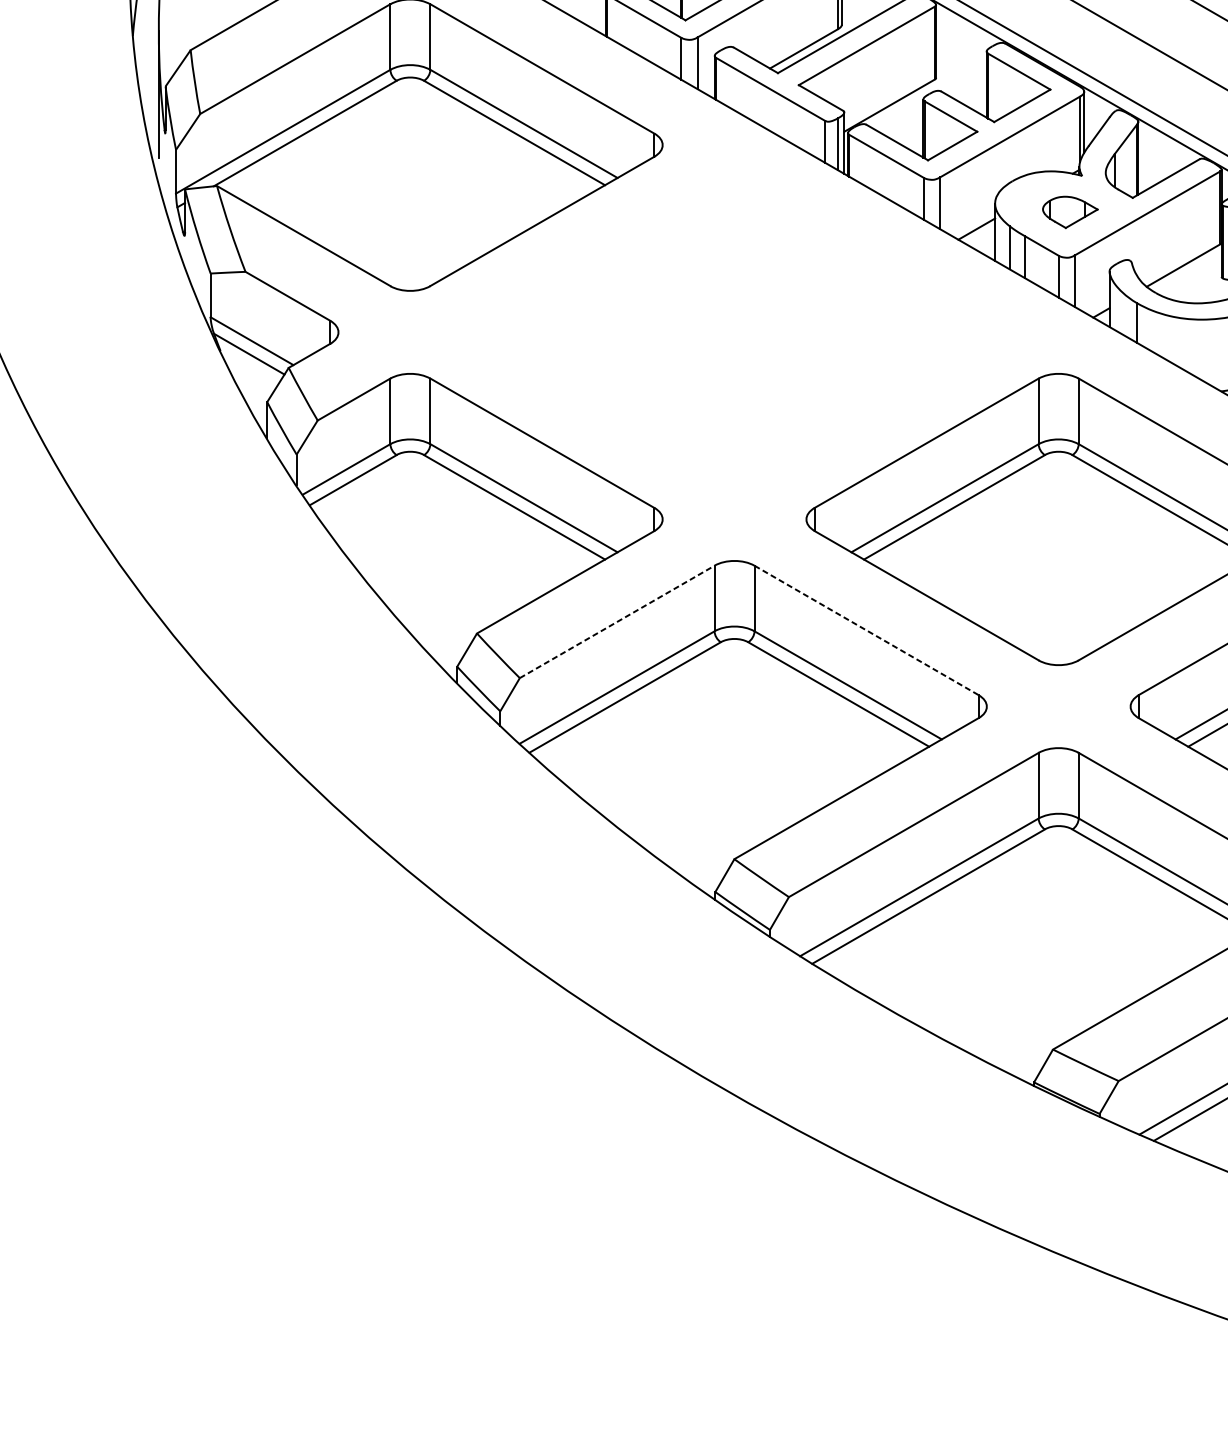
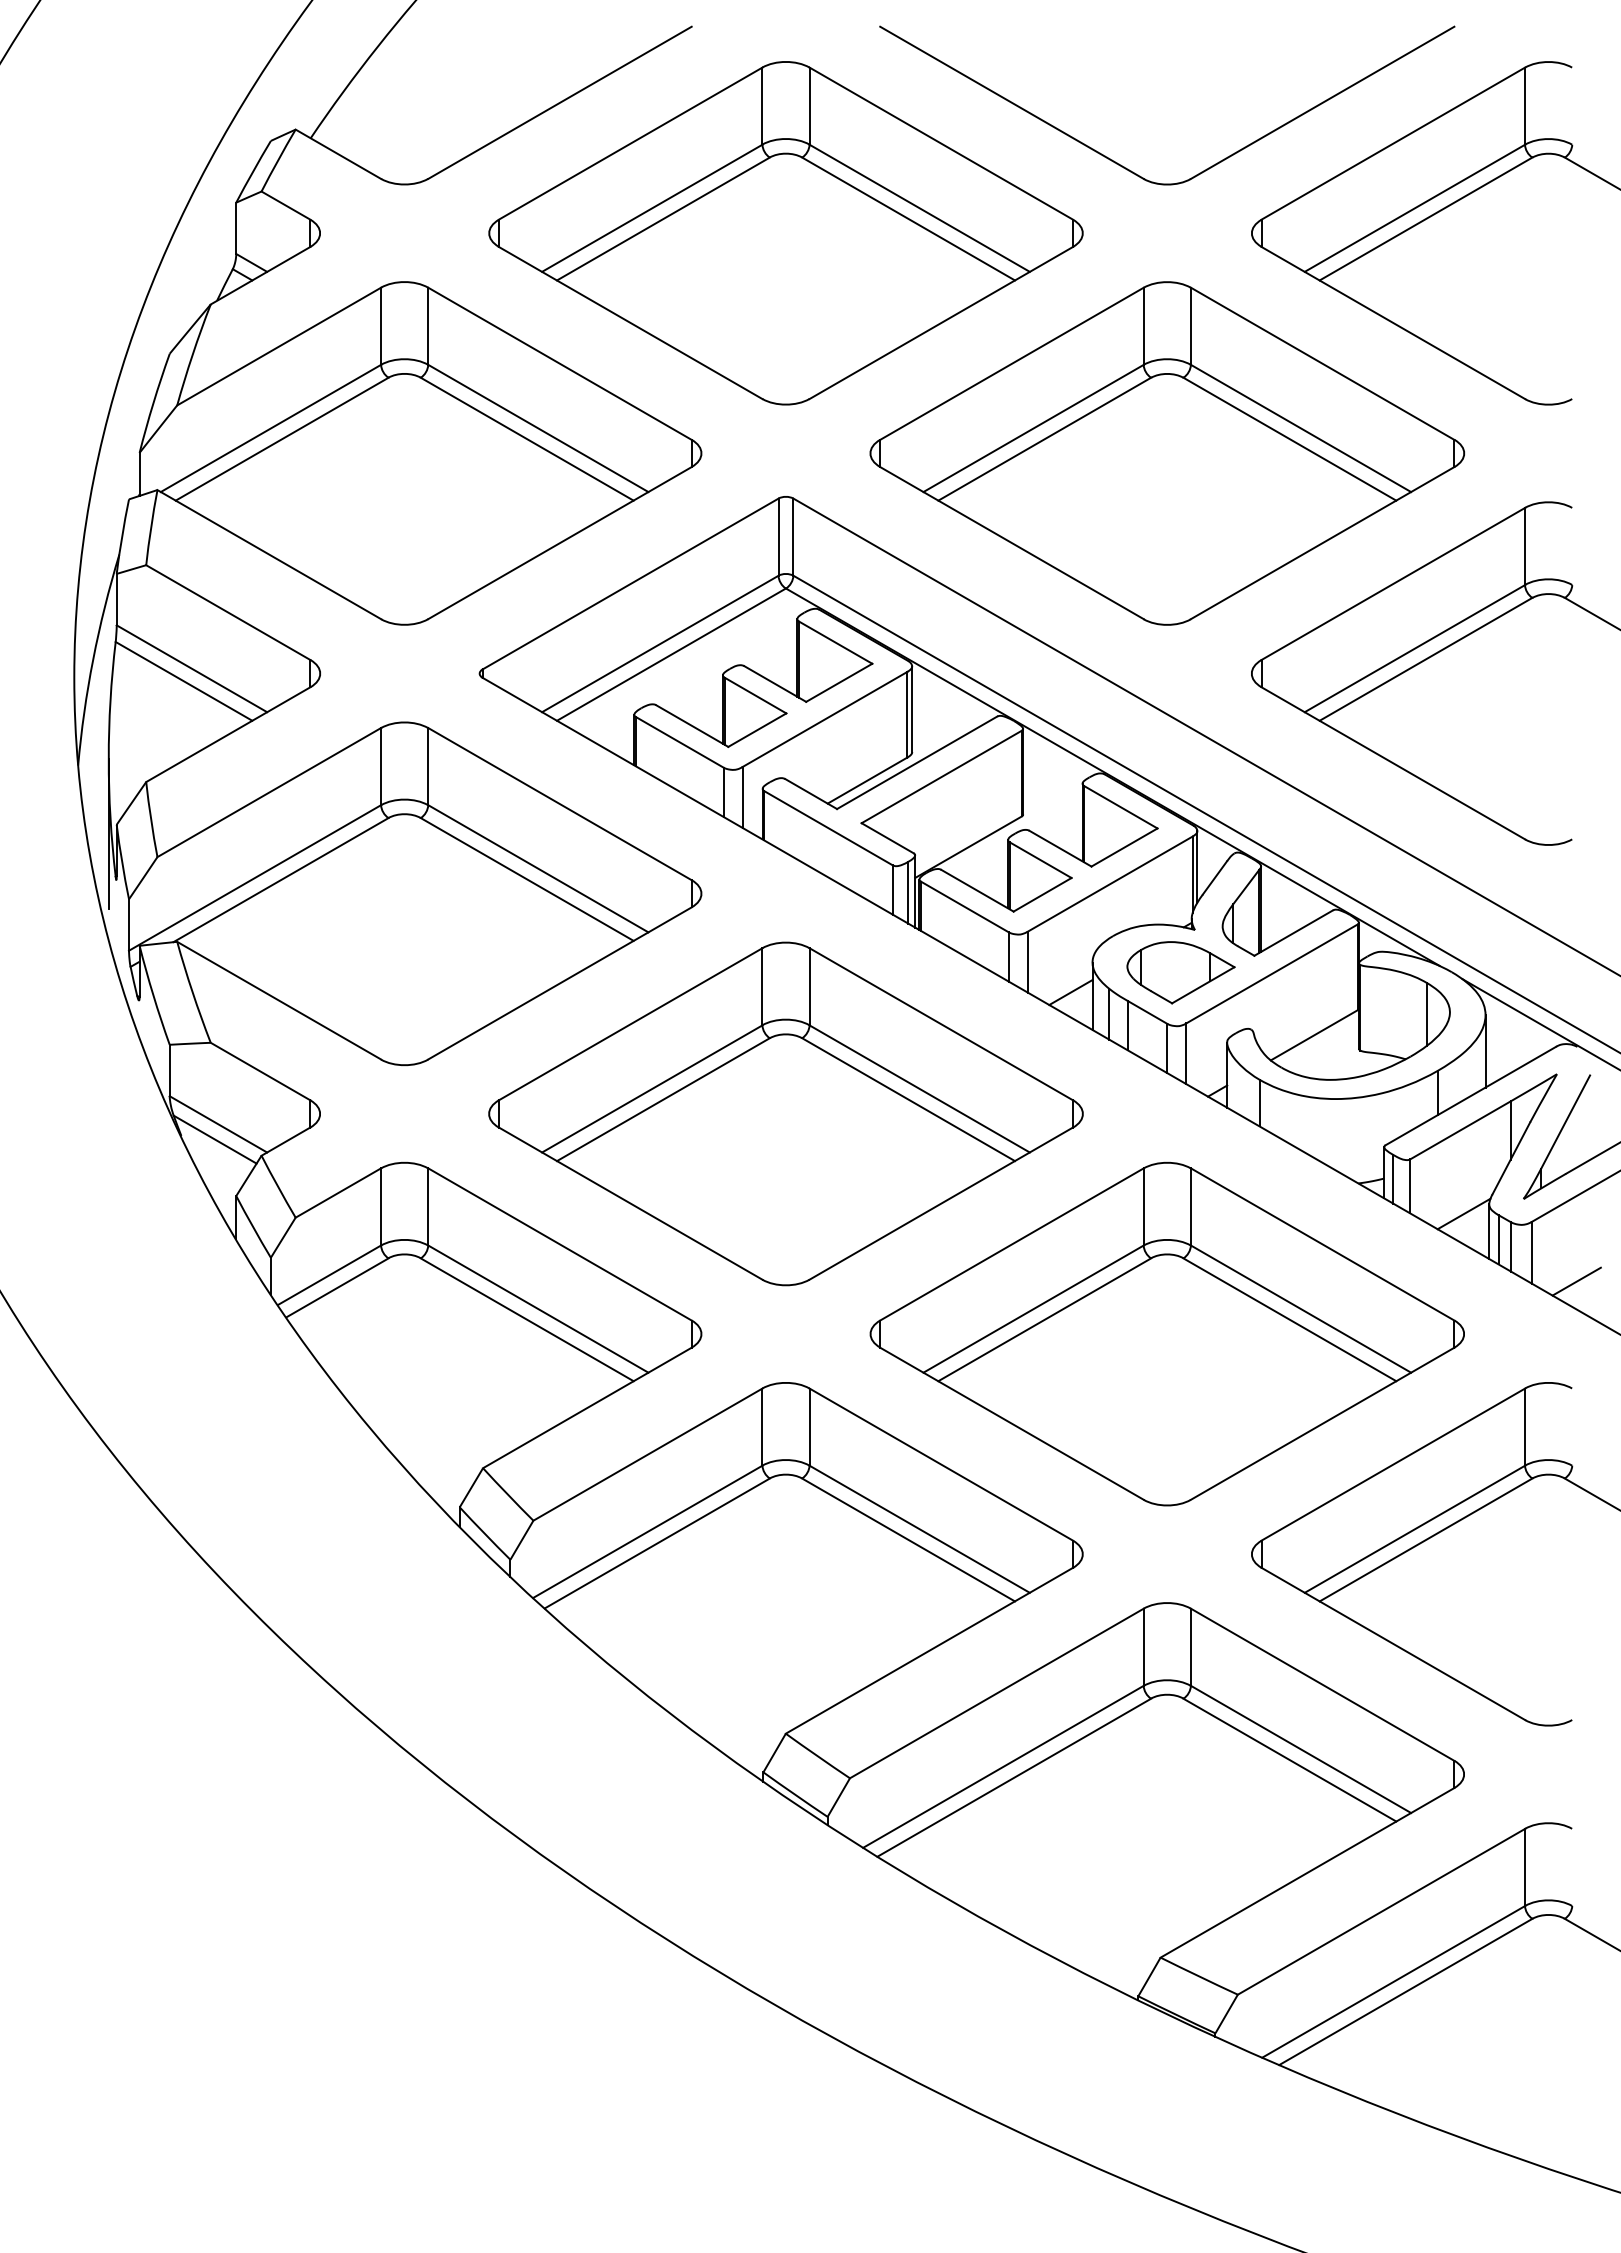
part: (1069, 212) -> (1180, 972), size x1.67
part: (734, 331) -> (785, 1113), added
line: (617, 621) -> (648, 1454), dashed -> solid
line: (866, 630) -> (941, 1464), dashed -> solid

